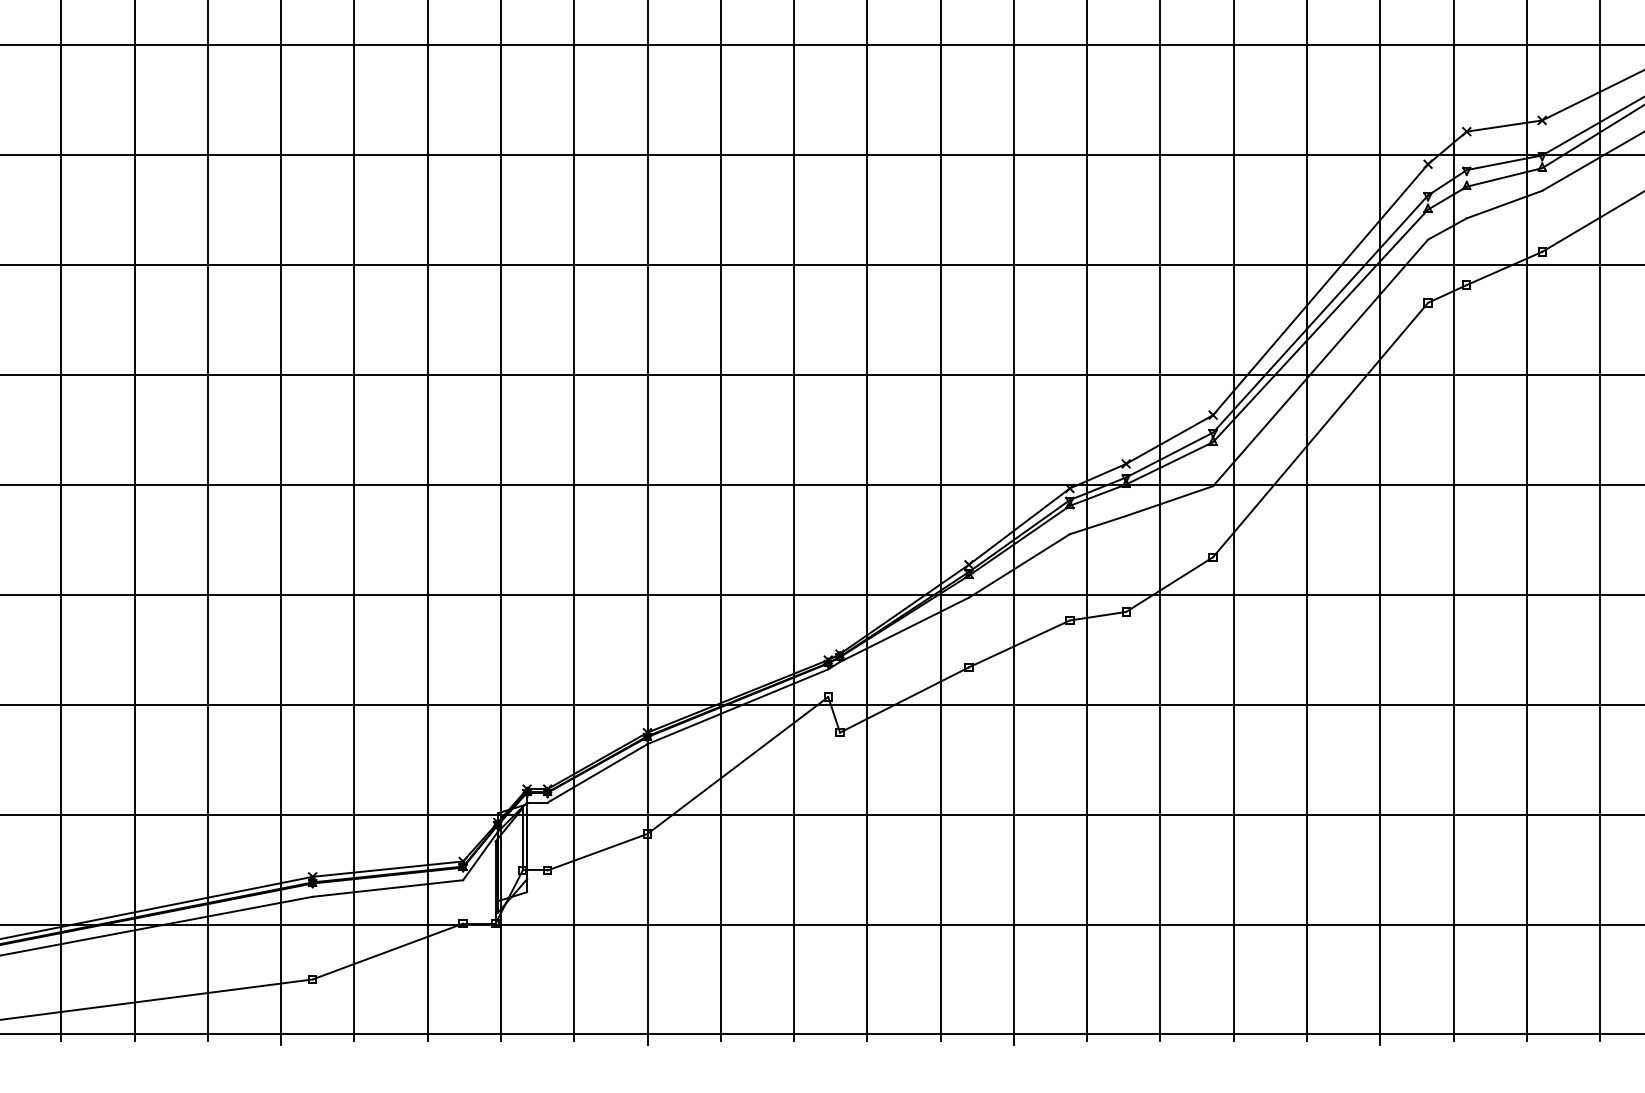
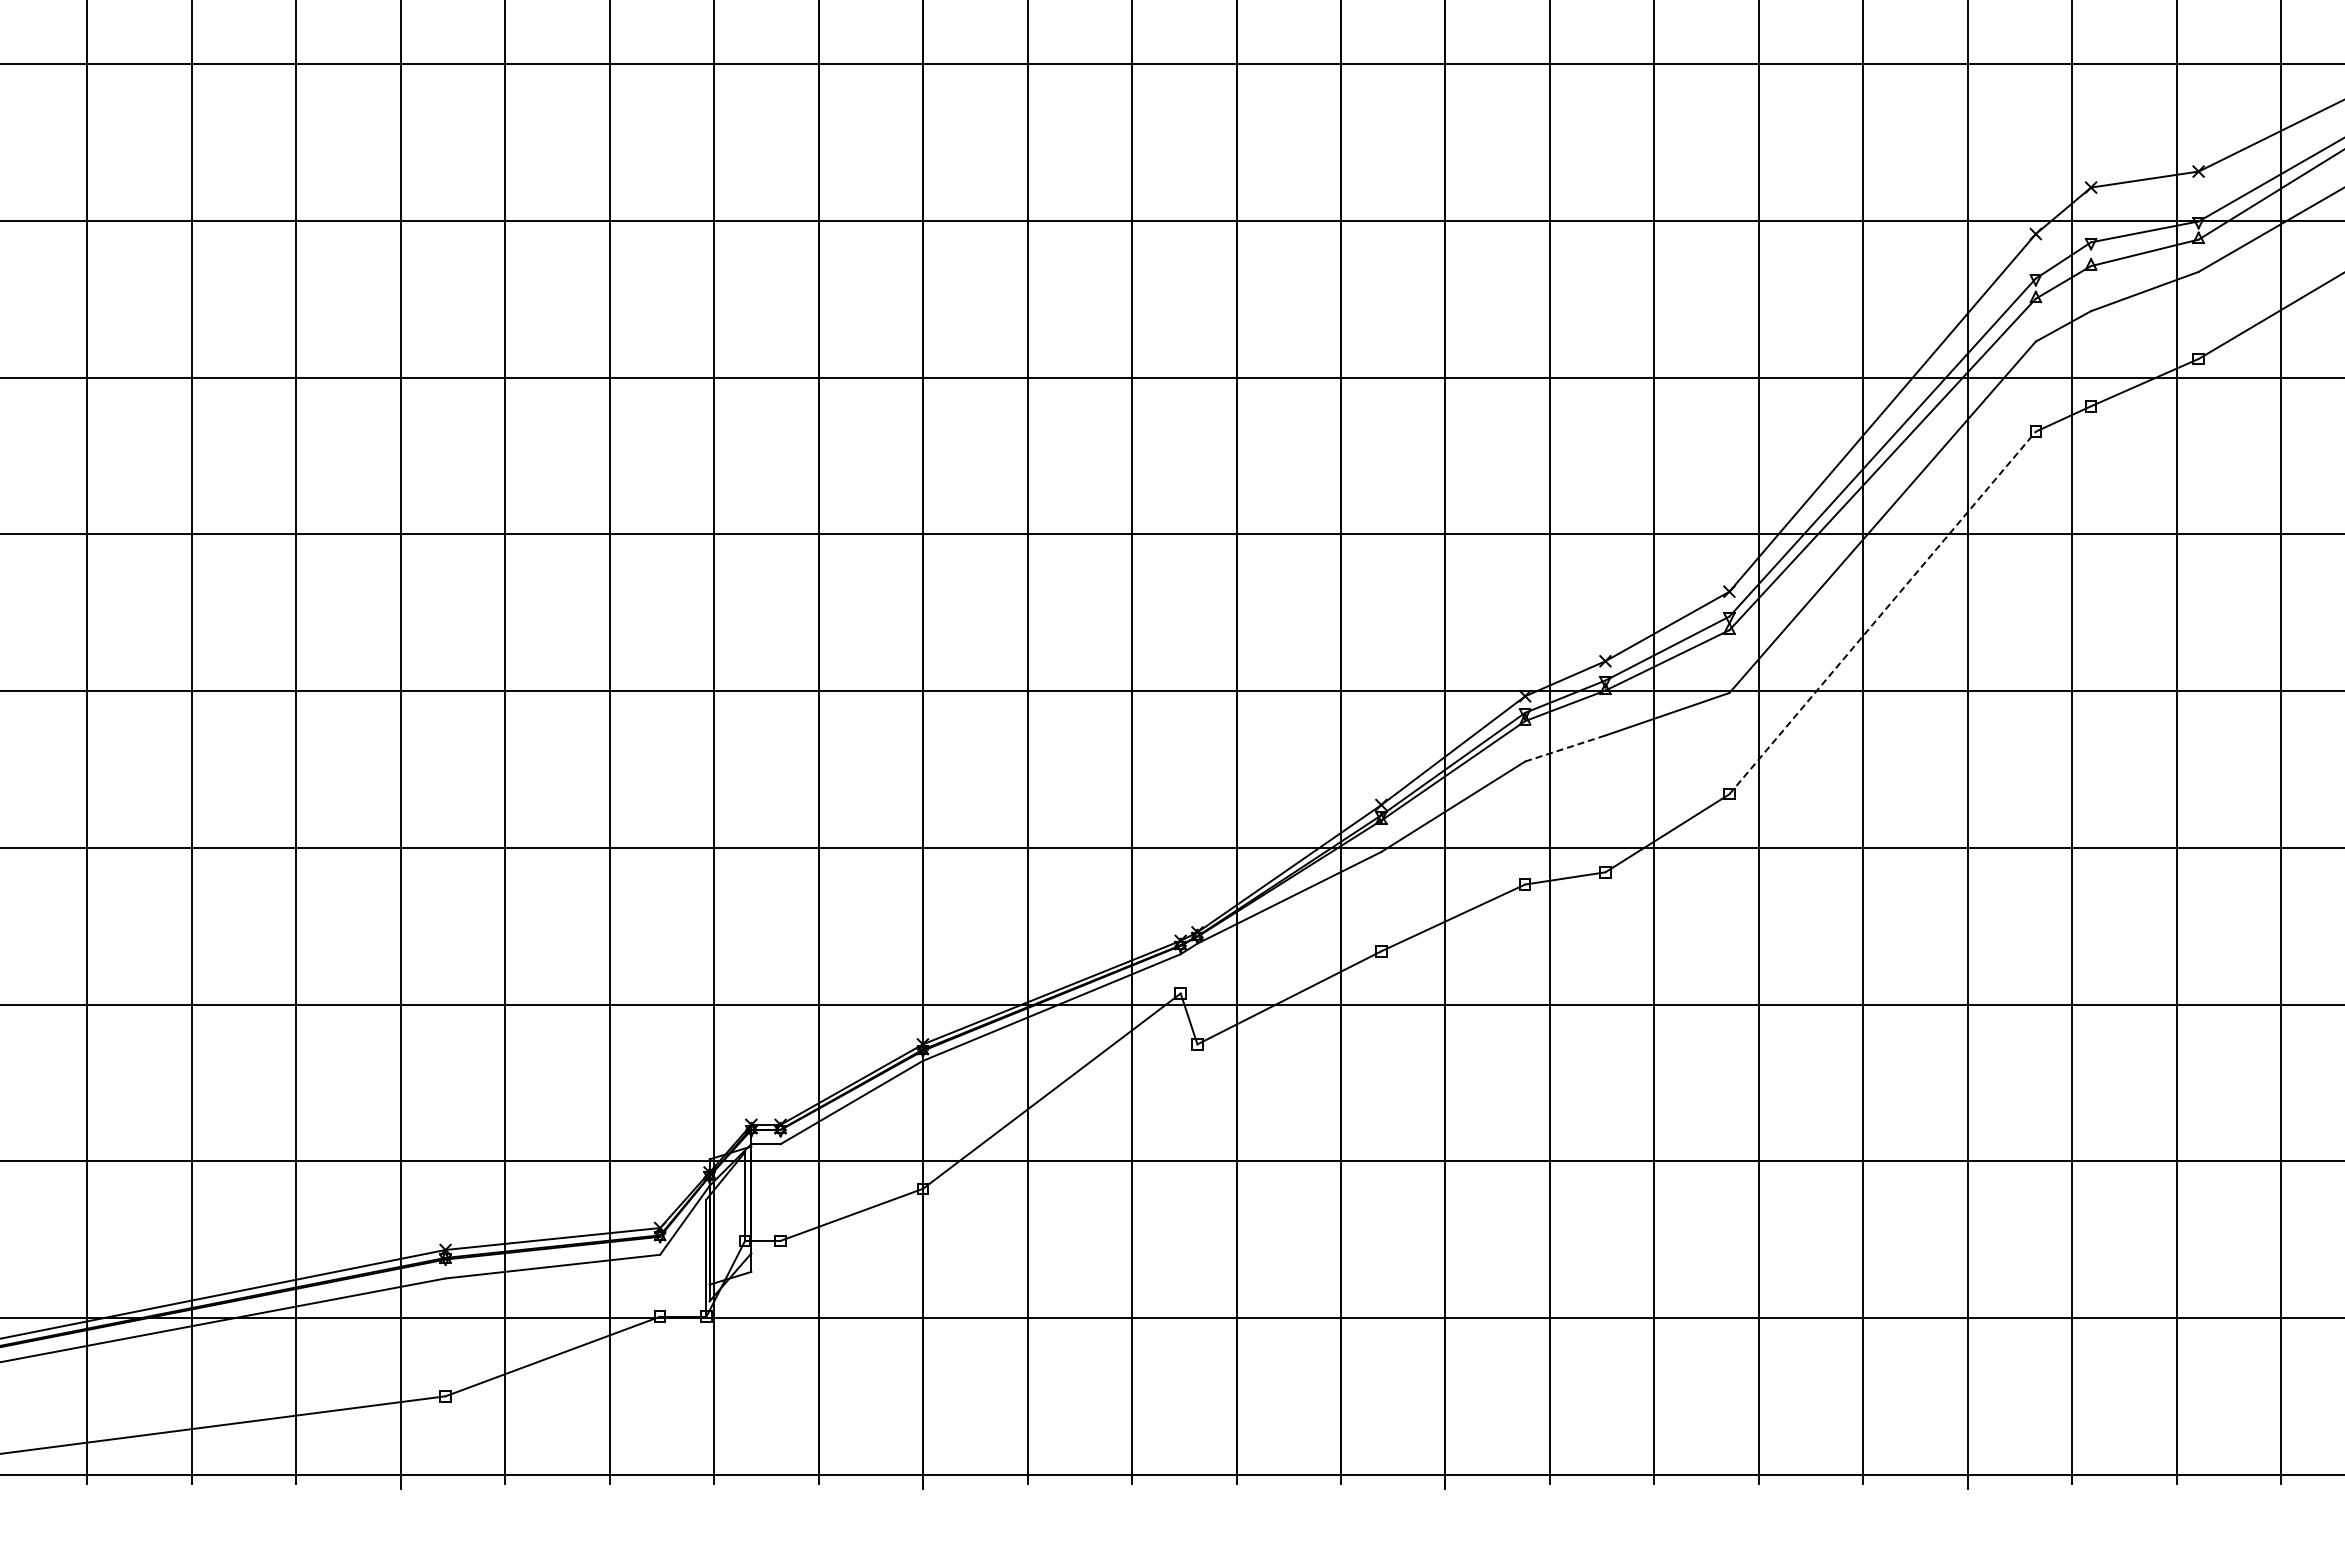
line: (1320, 429) -> (1882, 612), solid -> dashed
line: (1098, 525) -> (1565, 748), solid -> dashed

